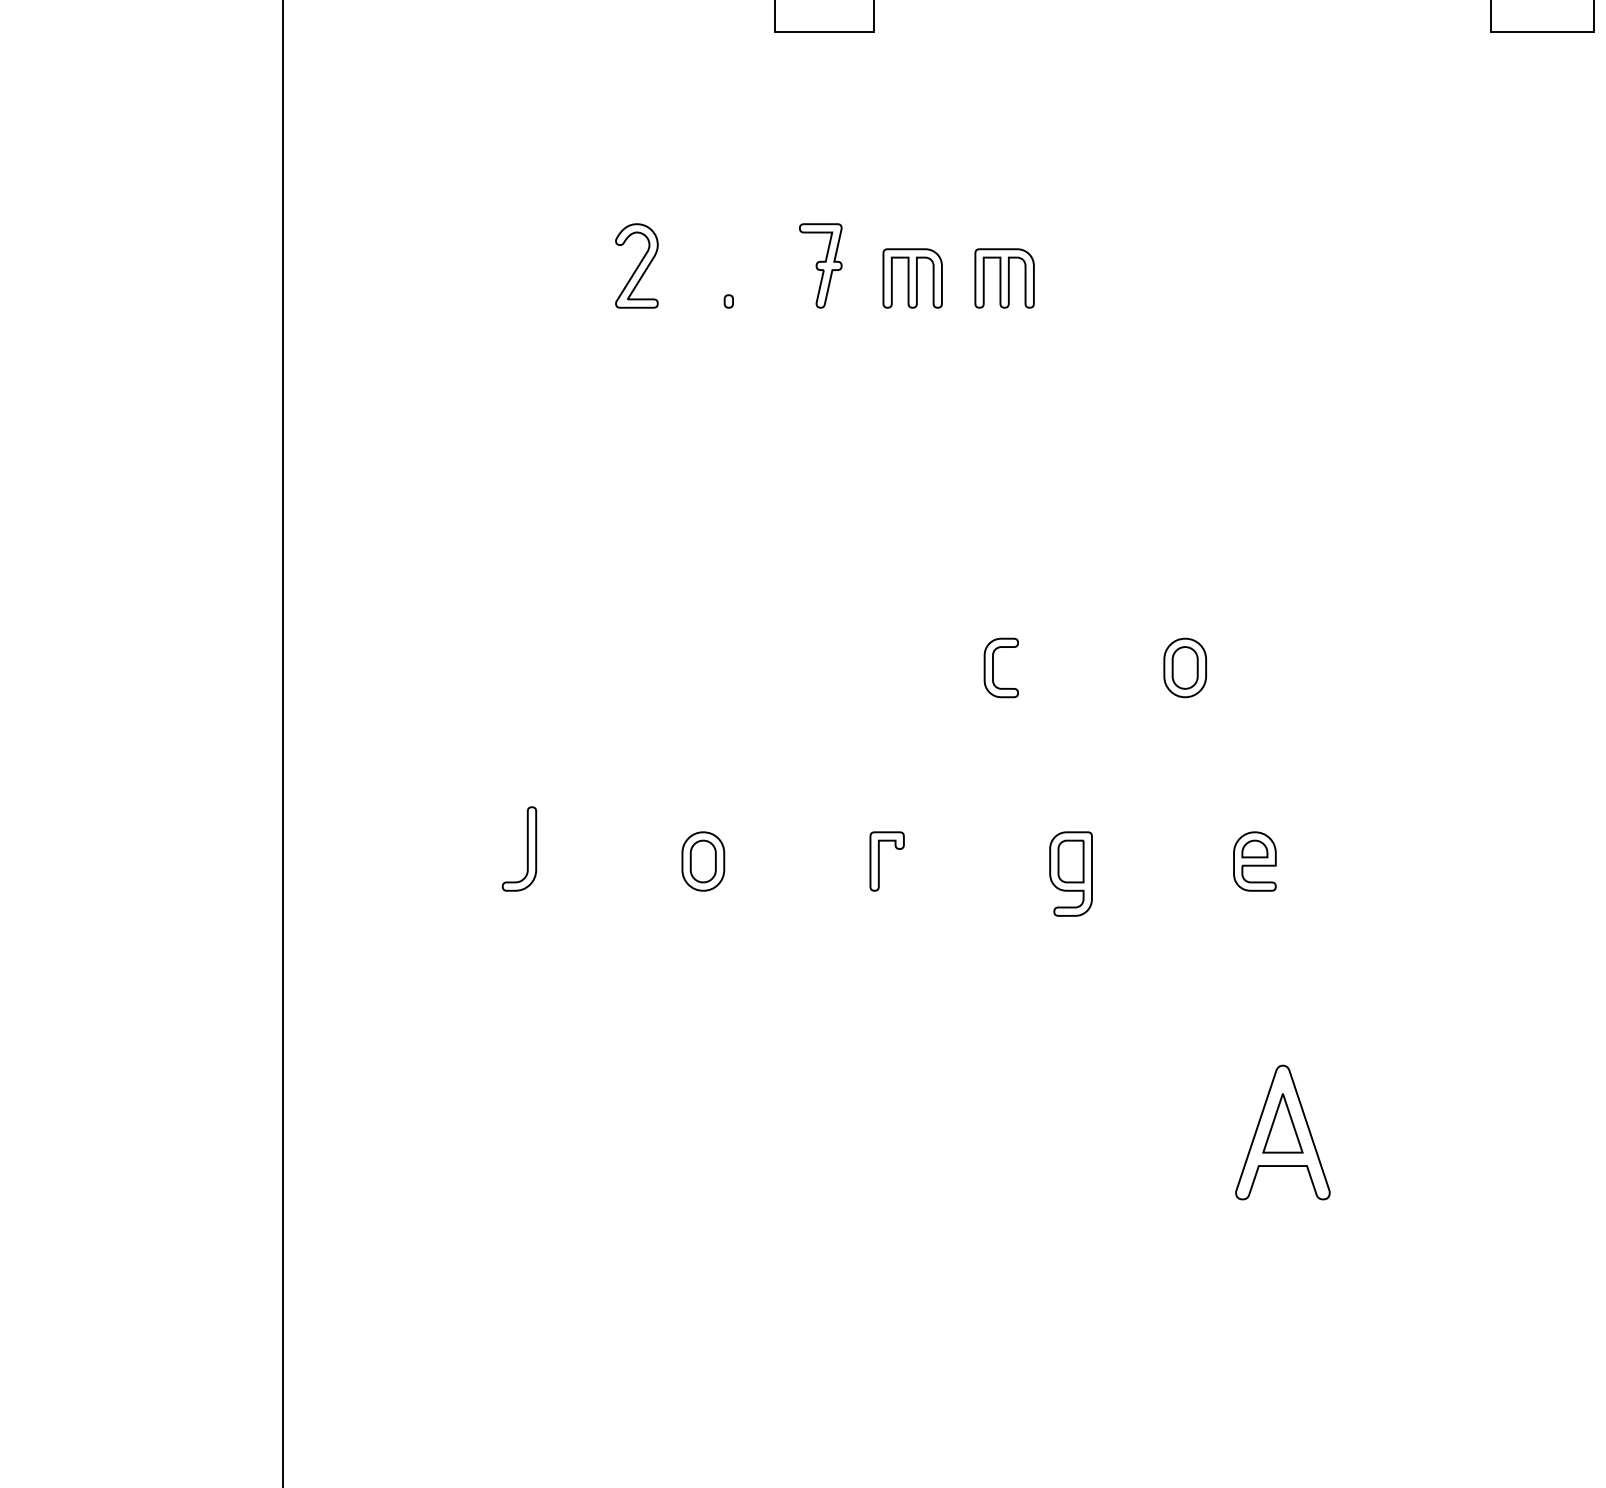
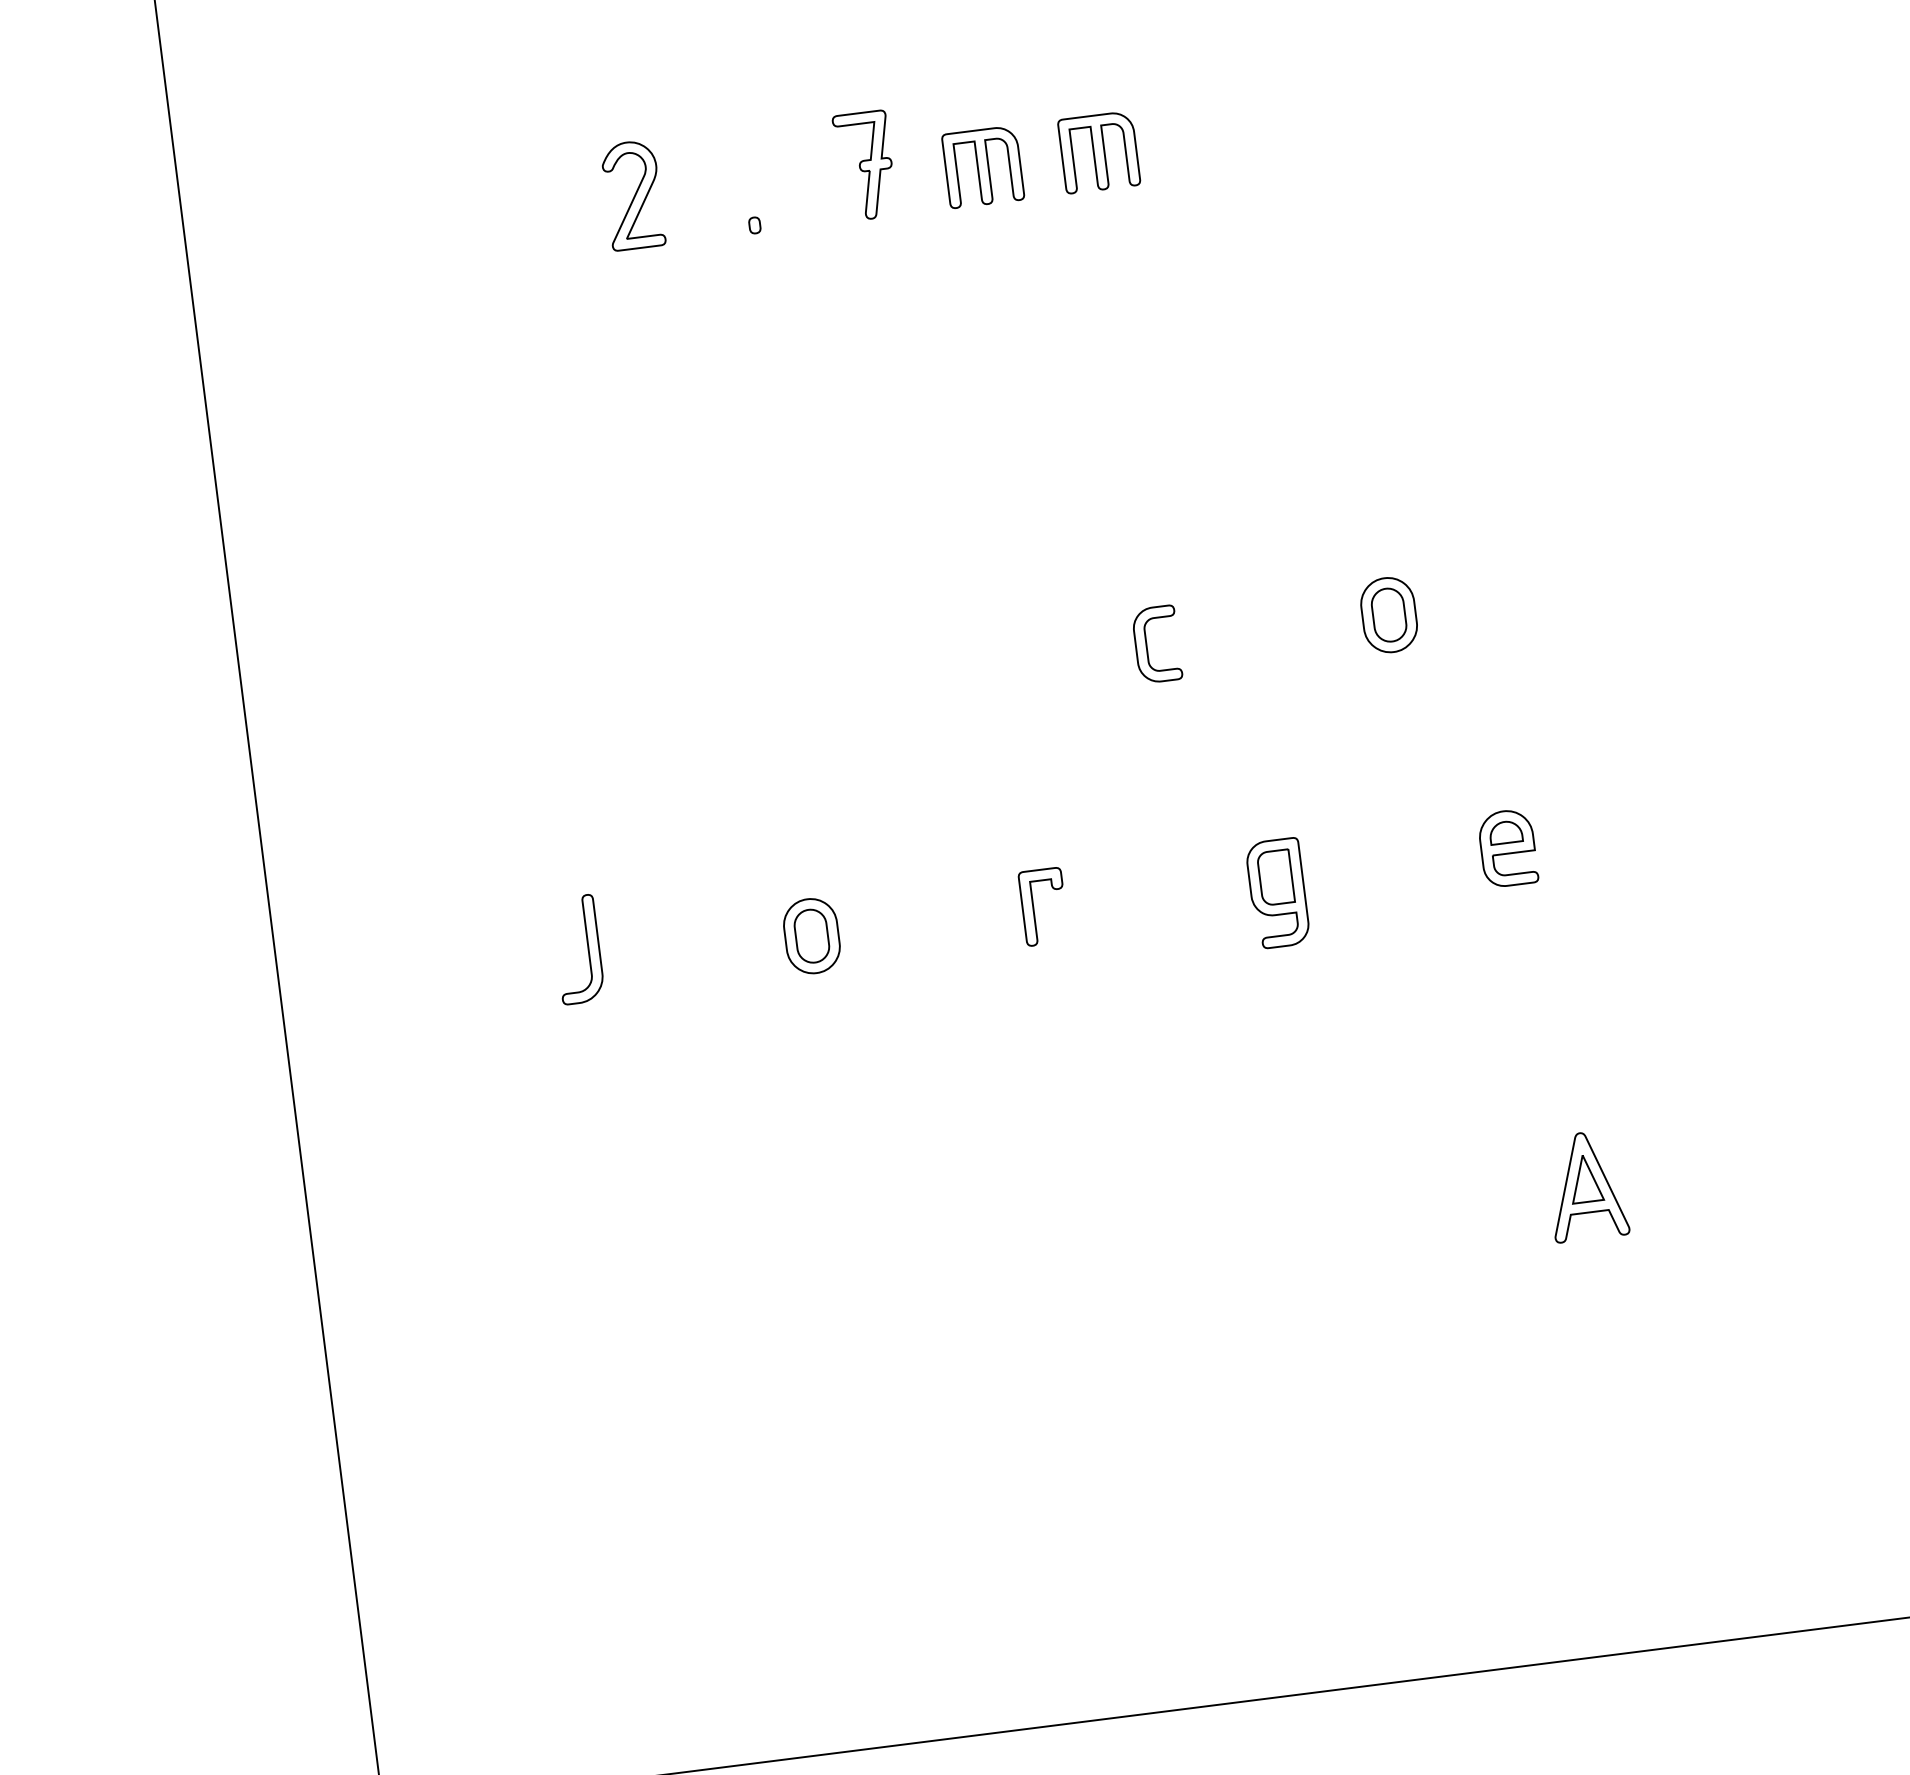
part: (1282, 1132) -> (1585, 1185), size x0.62

